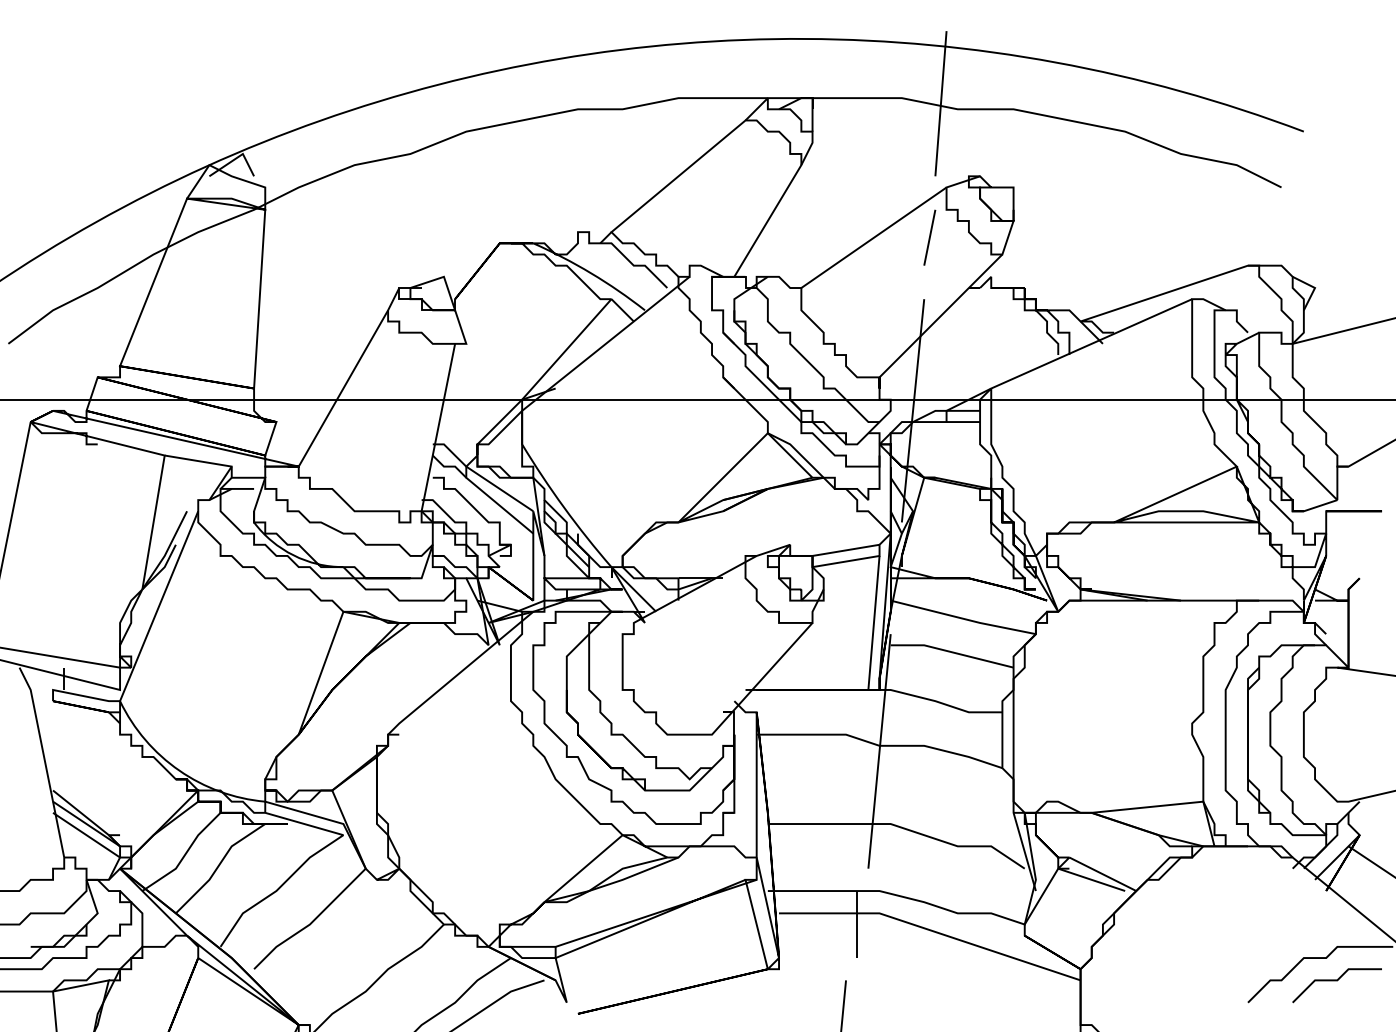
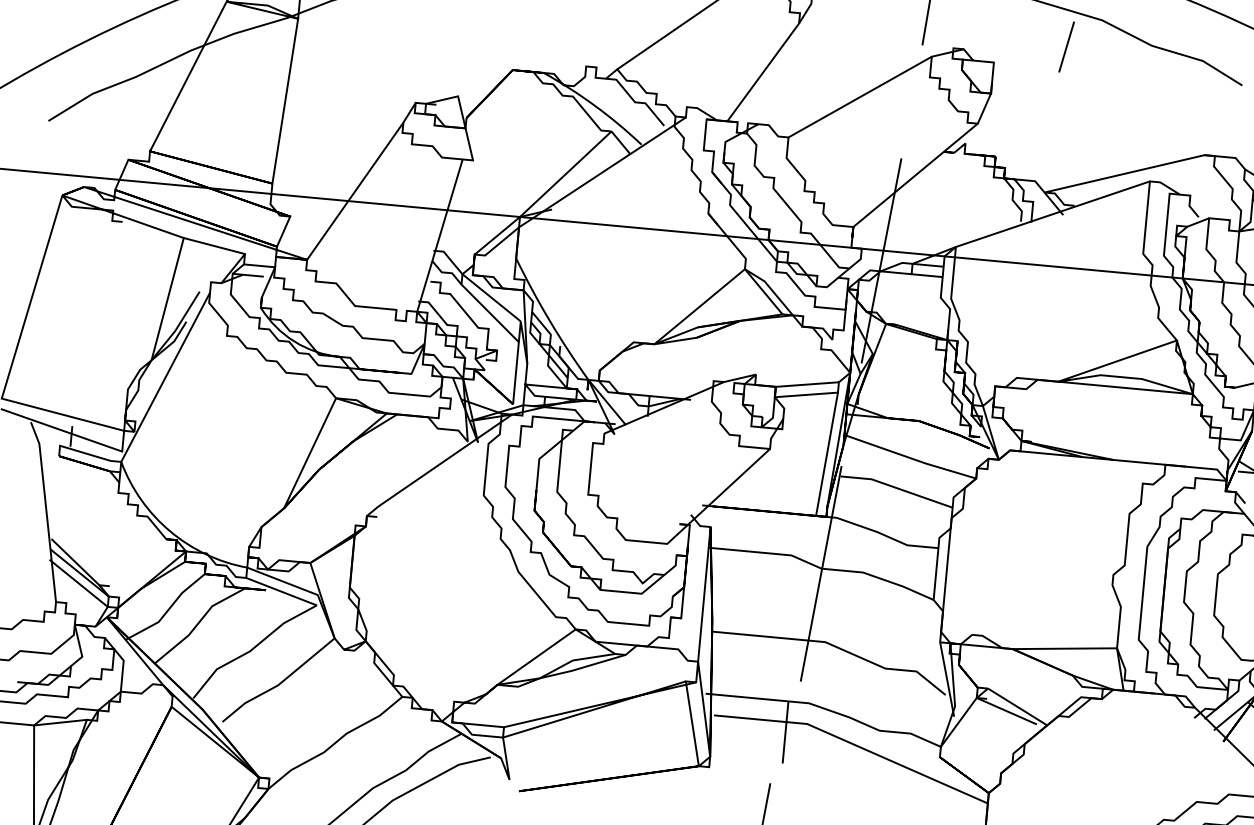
line: (929, 237) -> (1066, 46), moved

